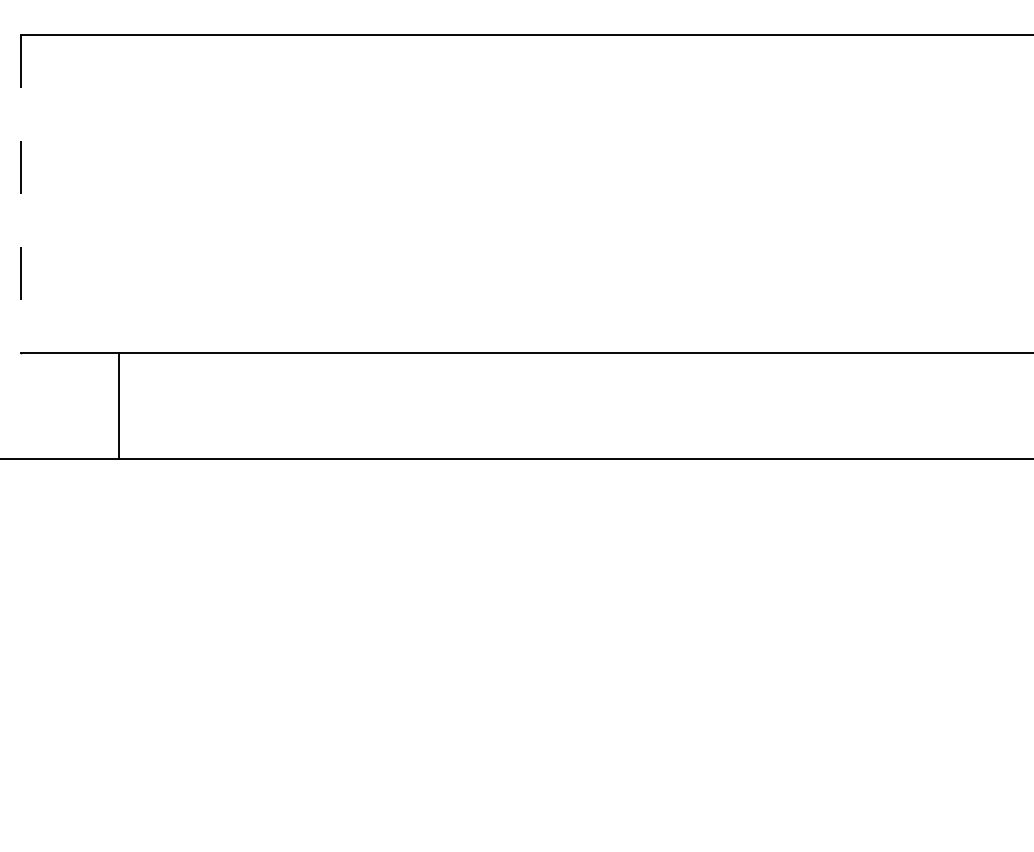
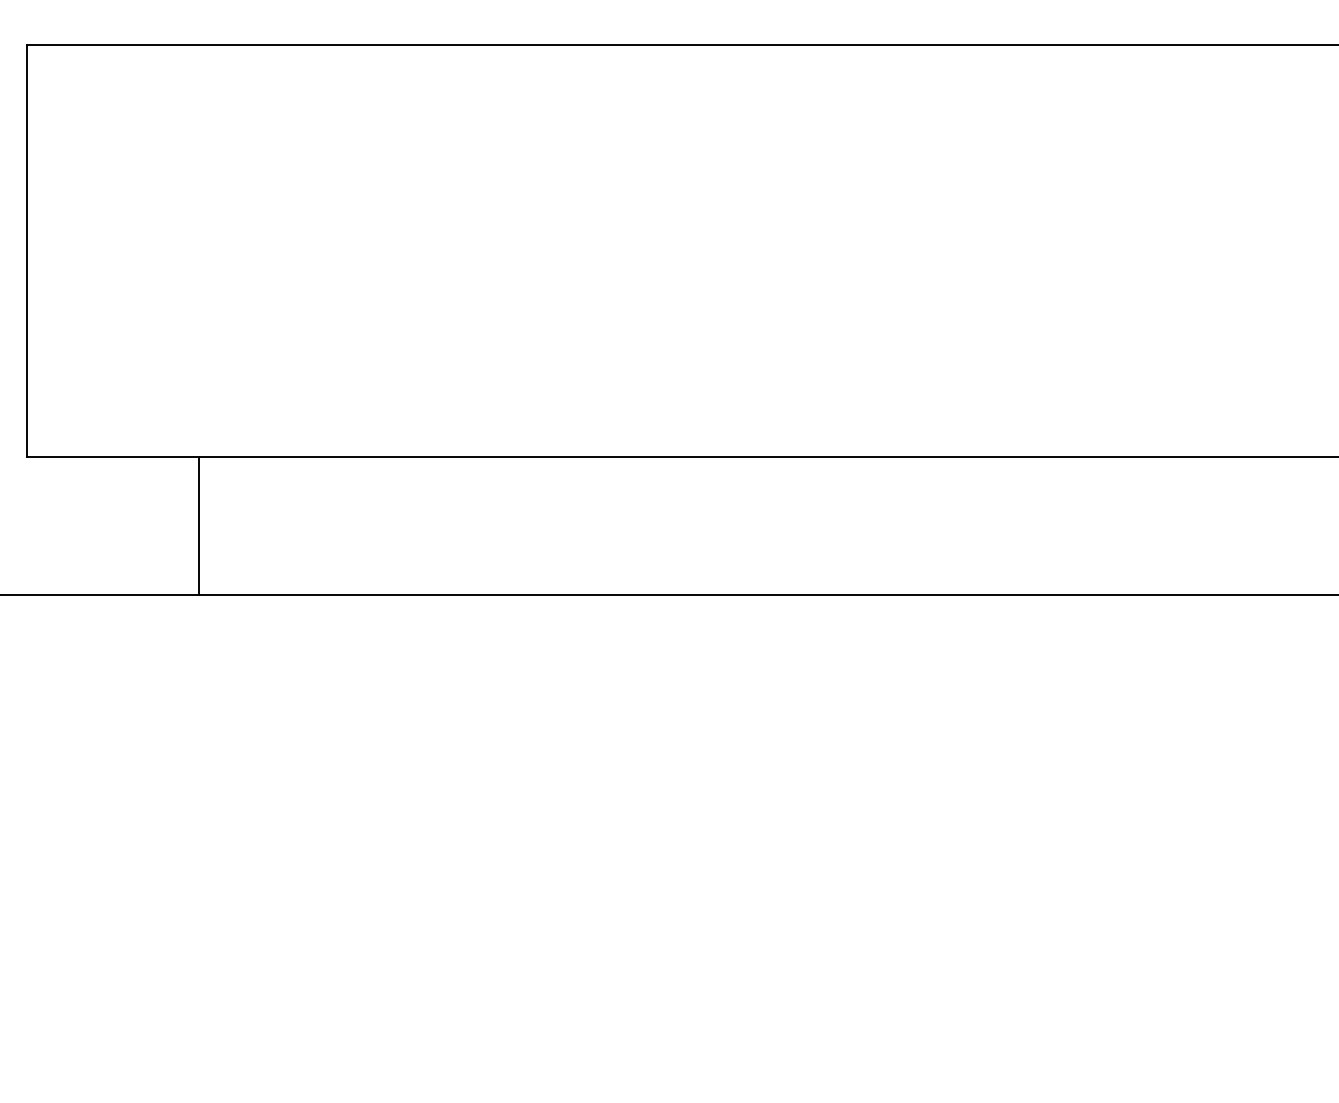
line: (21, 194) -> (27, 251), dashed -> solid
line: (118, 406) -> (198, 526), moved

